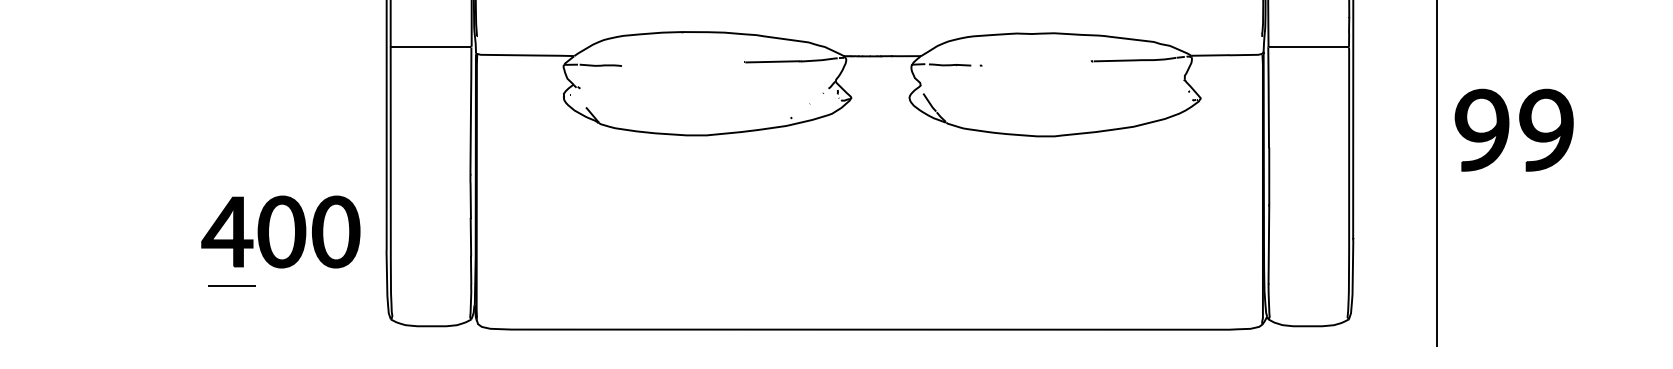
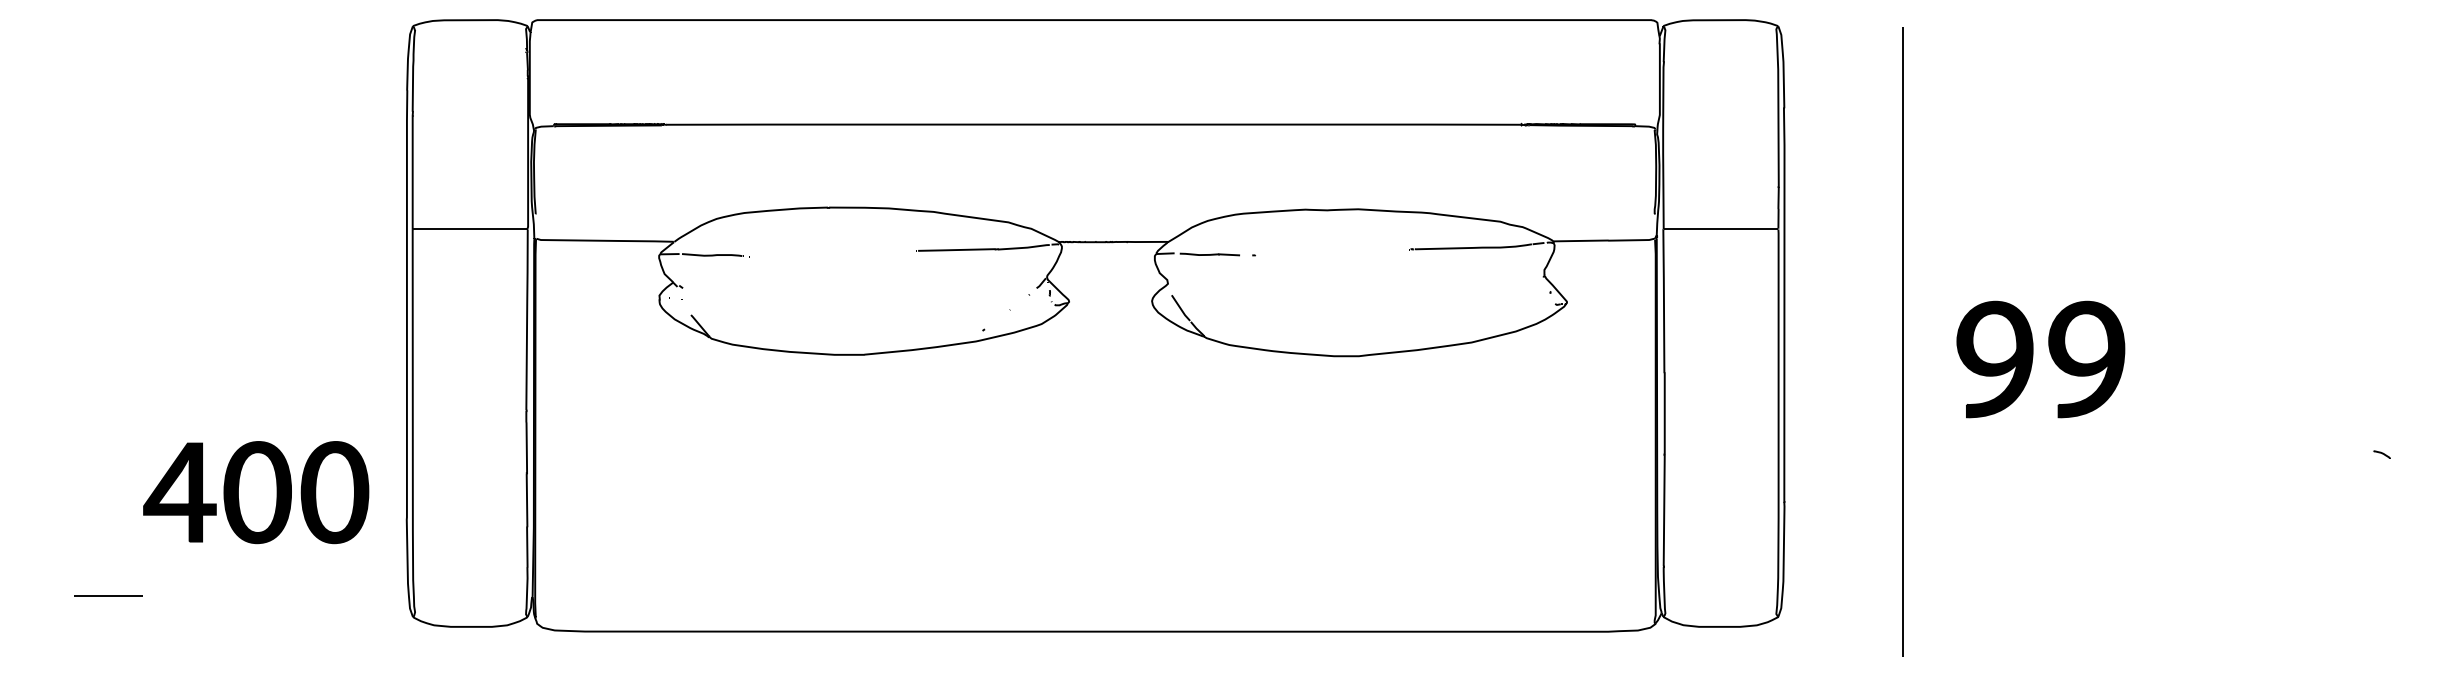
part: (1509, 128) -> (2033, 357), moved
line: (231, 286) -> (108, 595), moved

